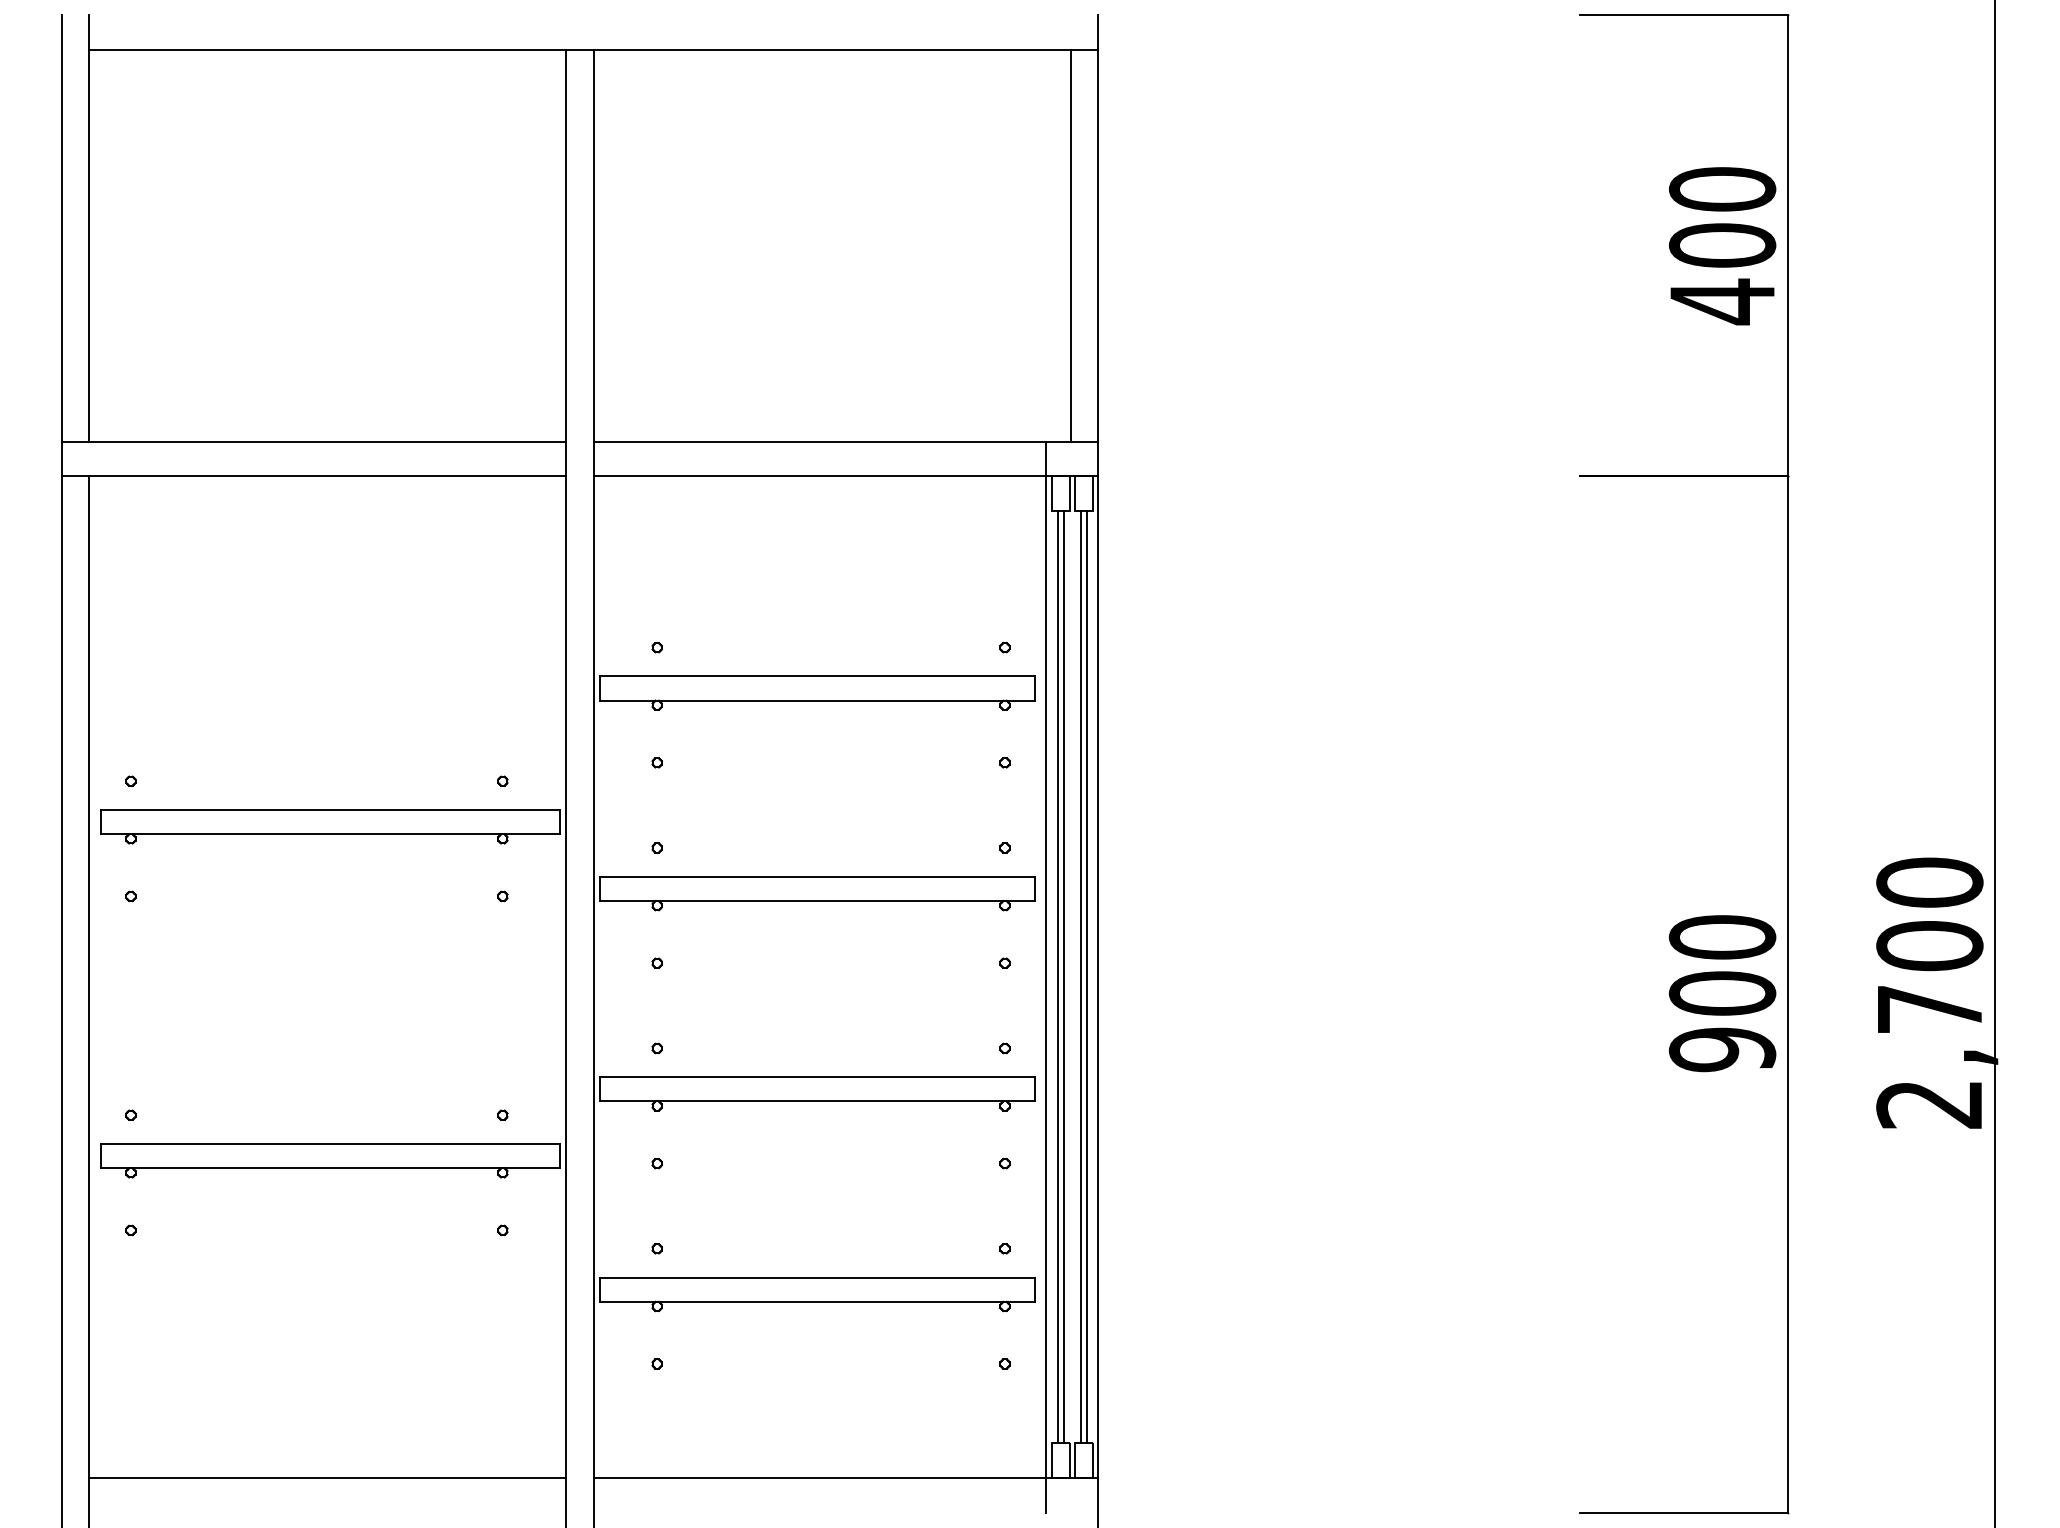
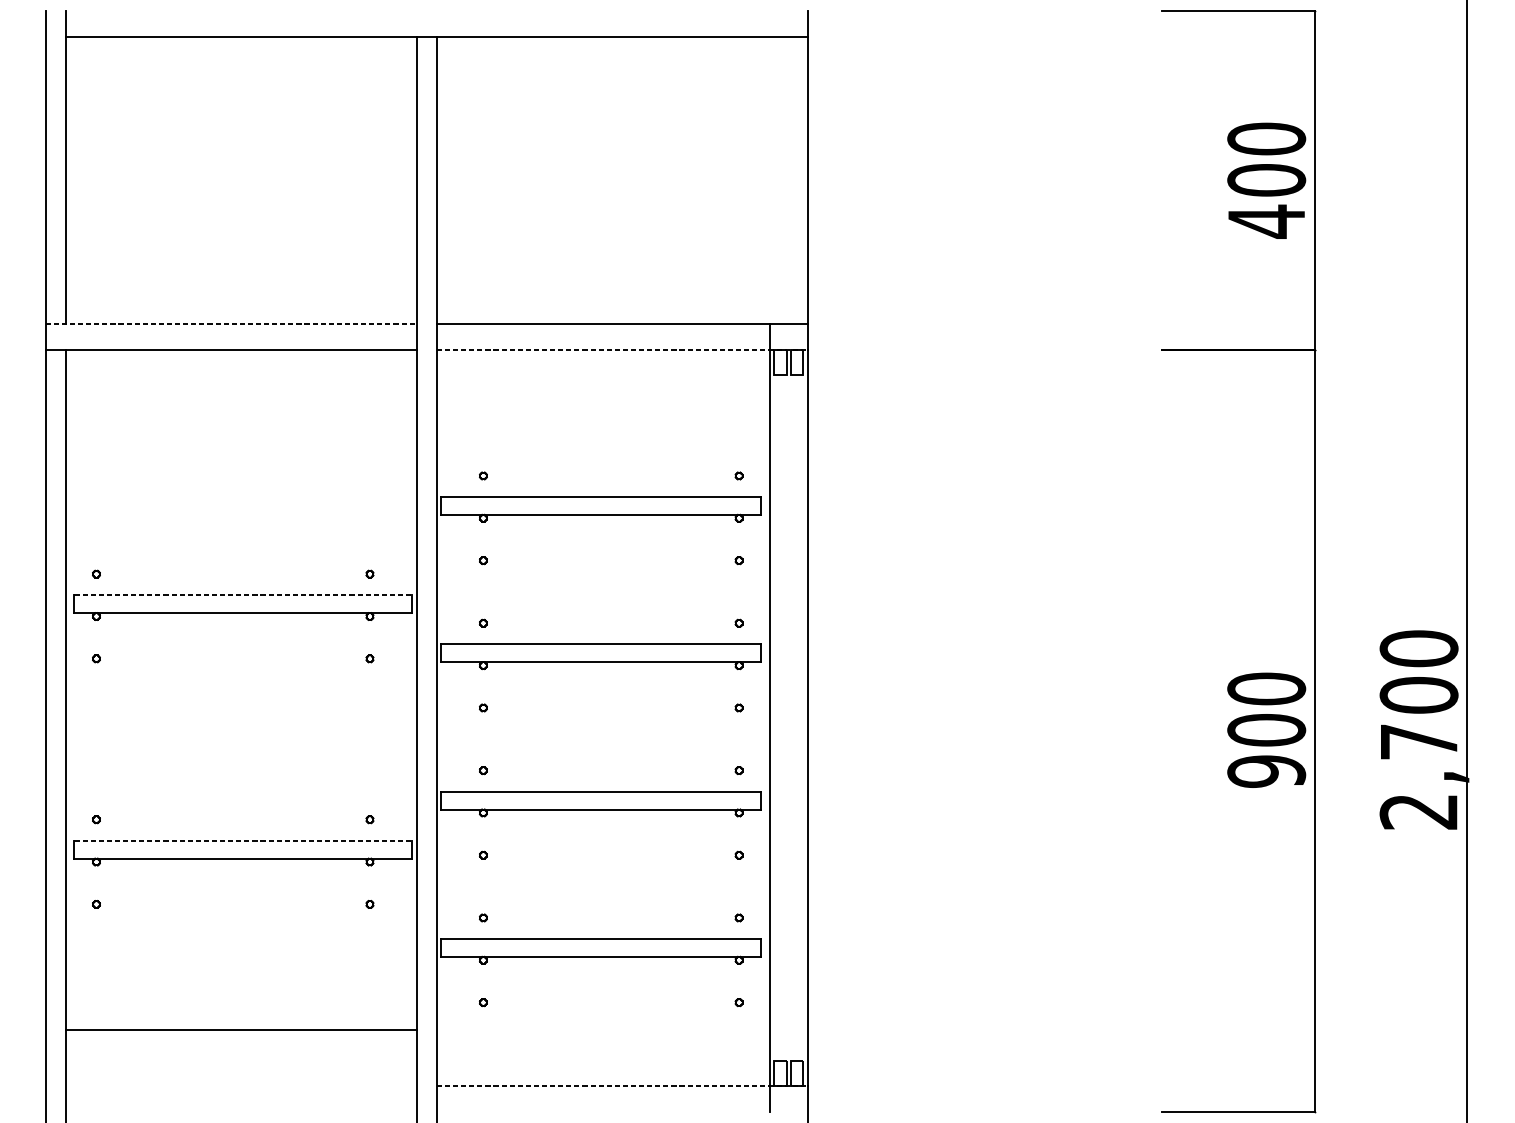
line: (1070, 245) -> (787, 180), removed
line: (314, 441) -> (231, 324), solid -> dashed
line: (846, 476) -> (622, 350), solid -> dashed
line: (330, 810) -> (243, 595), solid -> dashed
line: (1057, 976) -> (777, 717), removed
line: (1063, 976) -> (782, 717), removed
line: (1081, 976) -> (795, 717), removed
line: (1086, 976) -> (799, 717), removed
line: (330, 1144) -> (243, 841), solid -> dashed
line: (327, 1478) -> (241, 1030), moved
line: (846, 1478) -> (622, 1086), solid -> dashed

